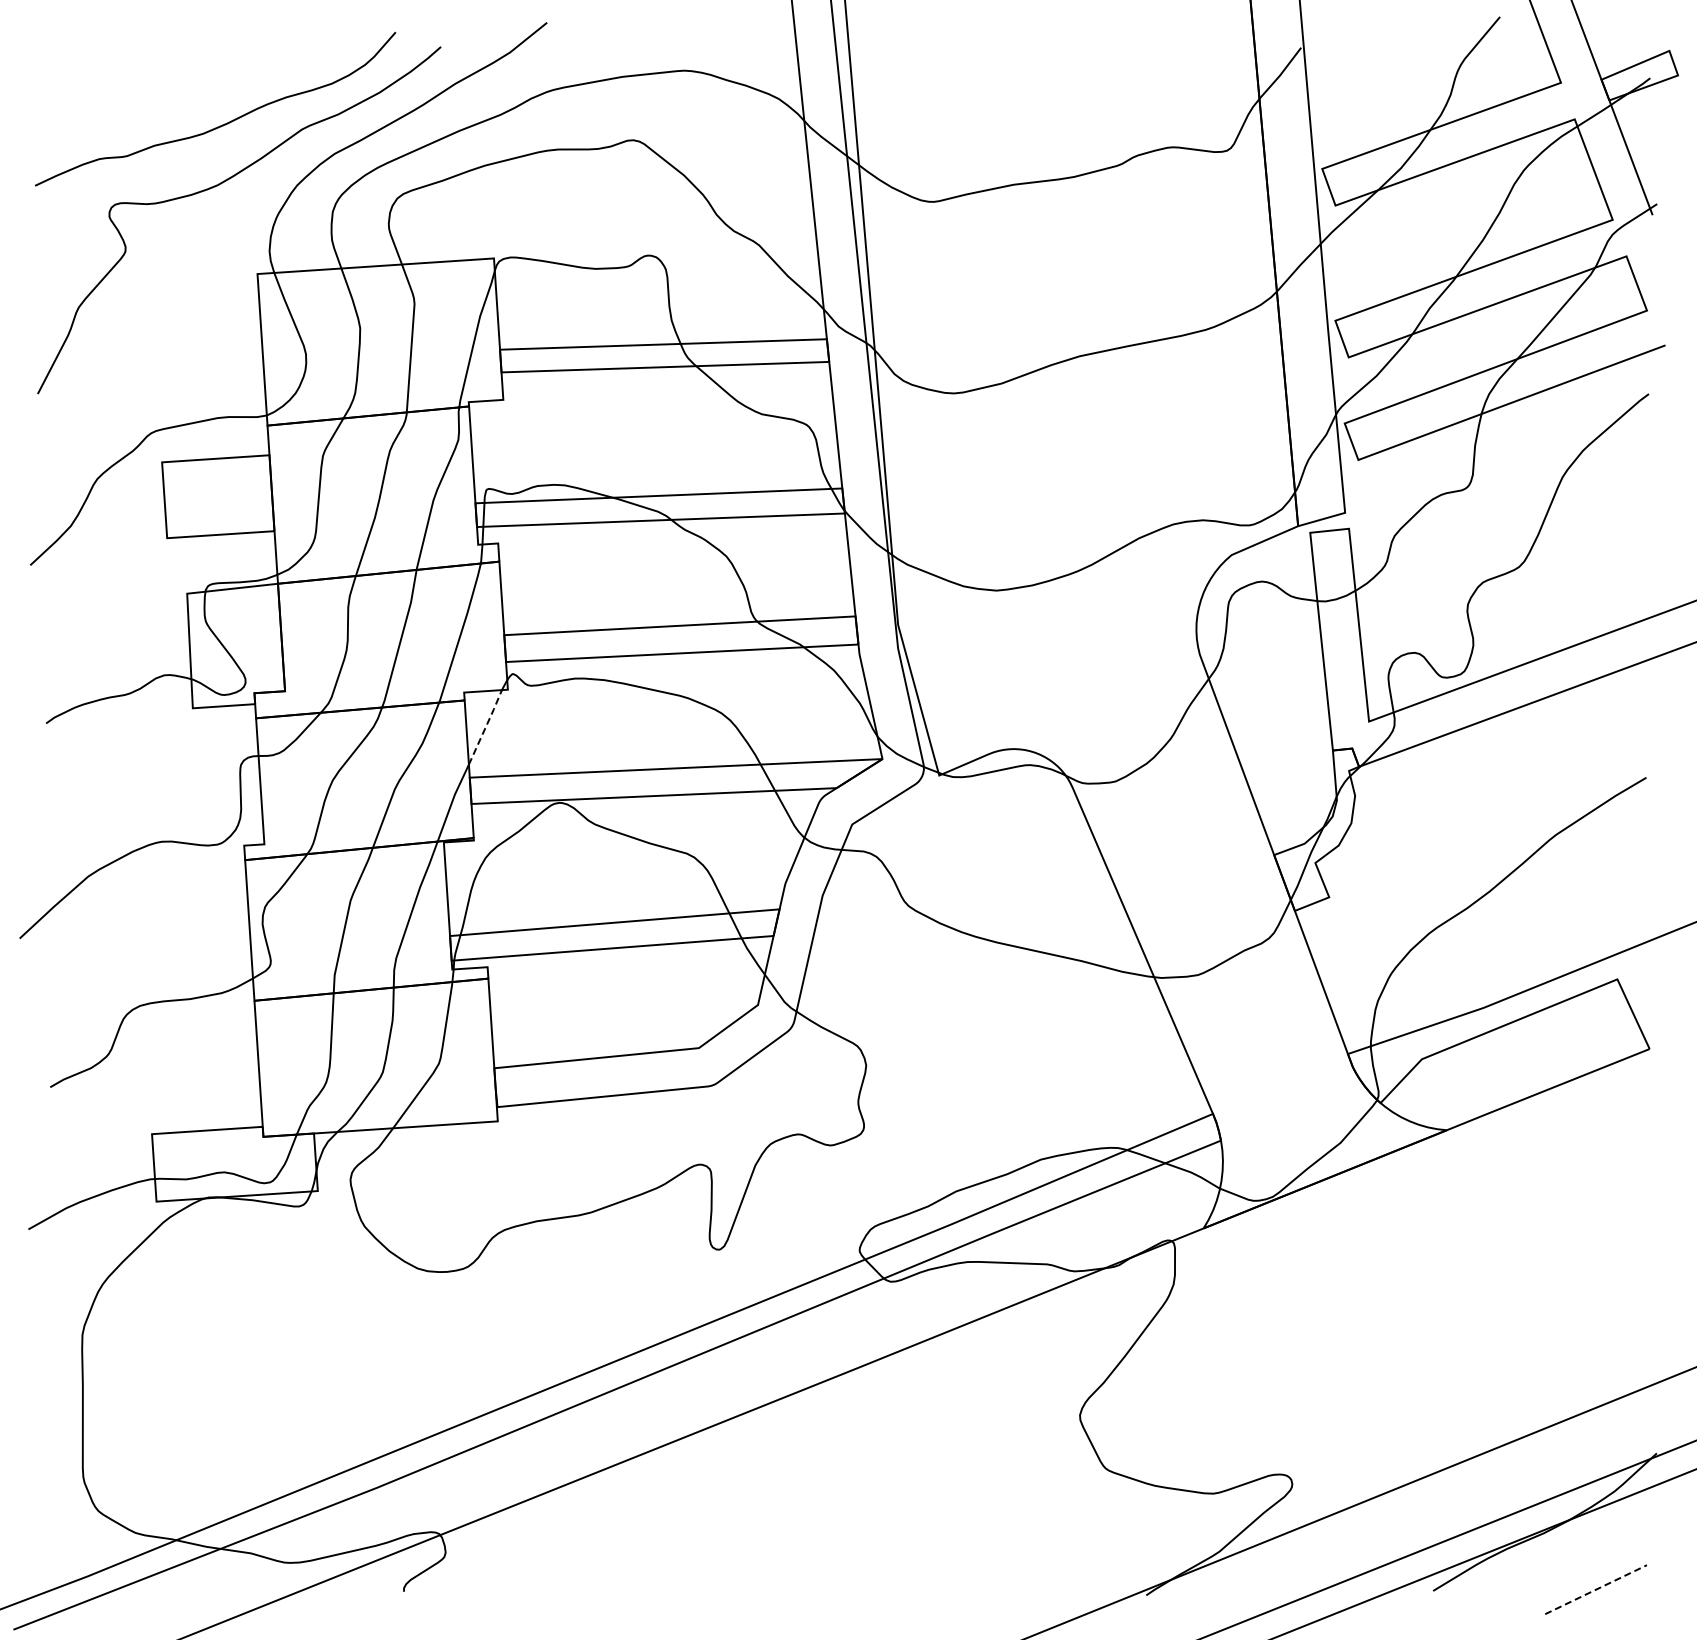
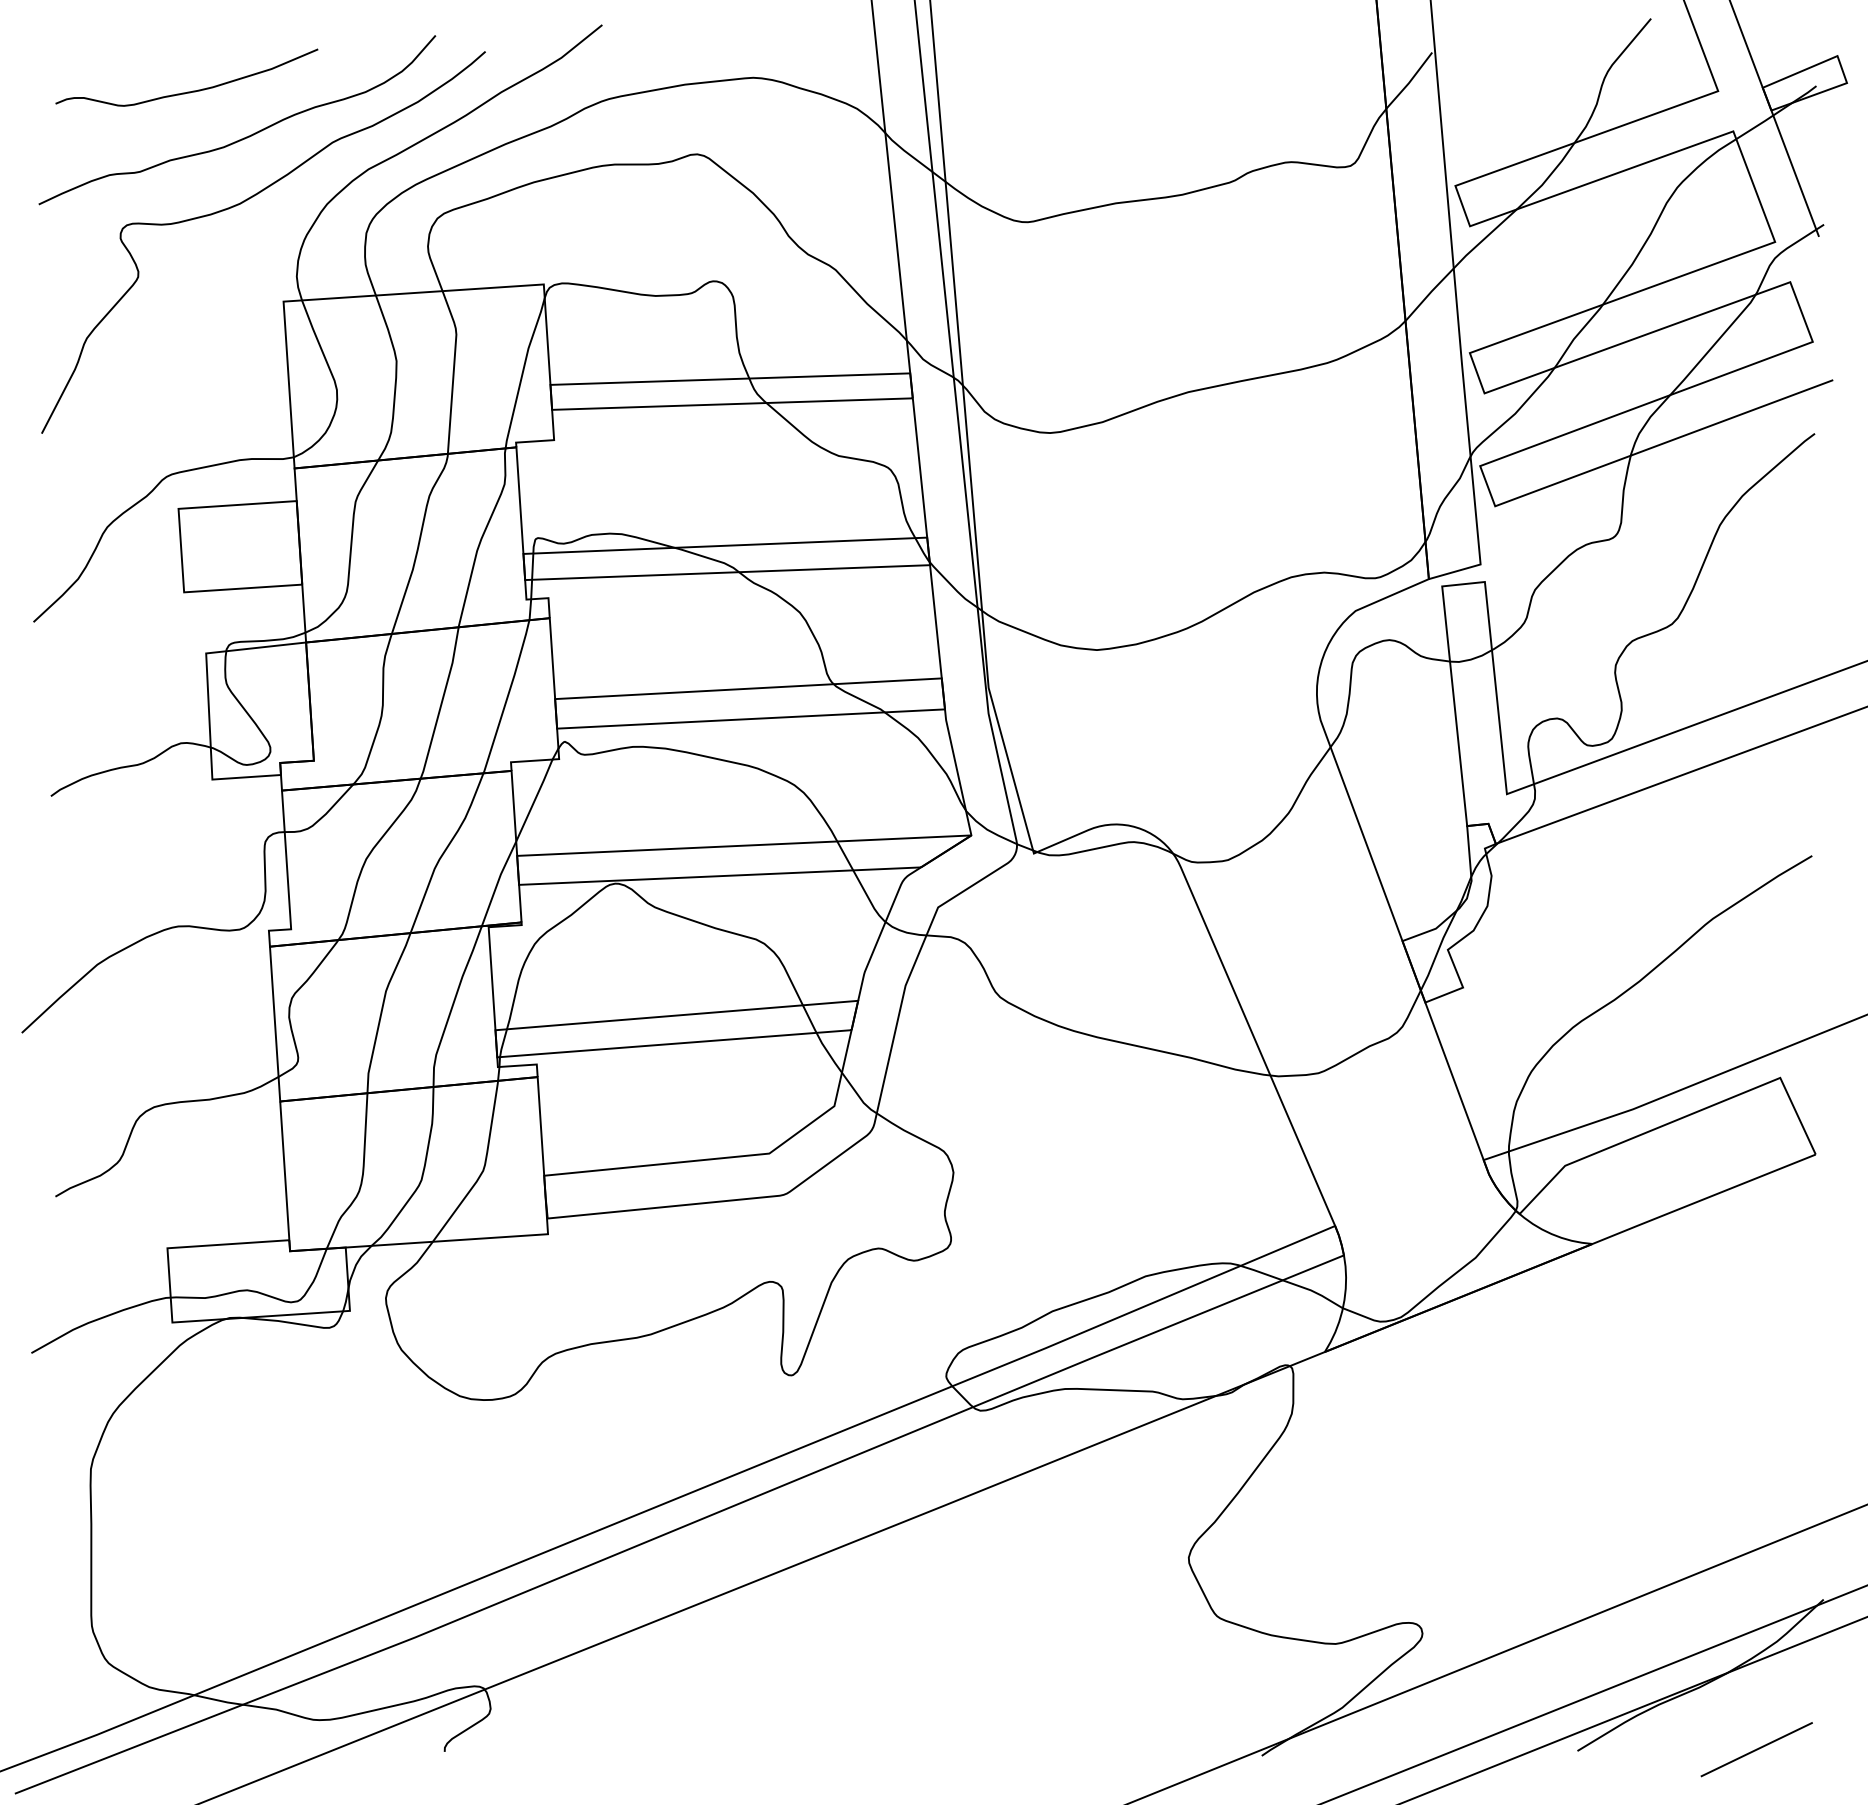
curve: (173, 82) -> (191, 90), added
line: (486, 726) -> (535, 799), dashed -> solid
line: (1596, 1589) -> (1757, 1749), dashed -> solid

